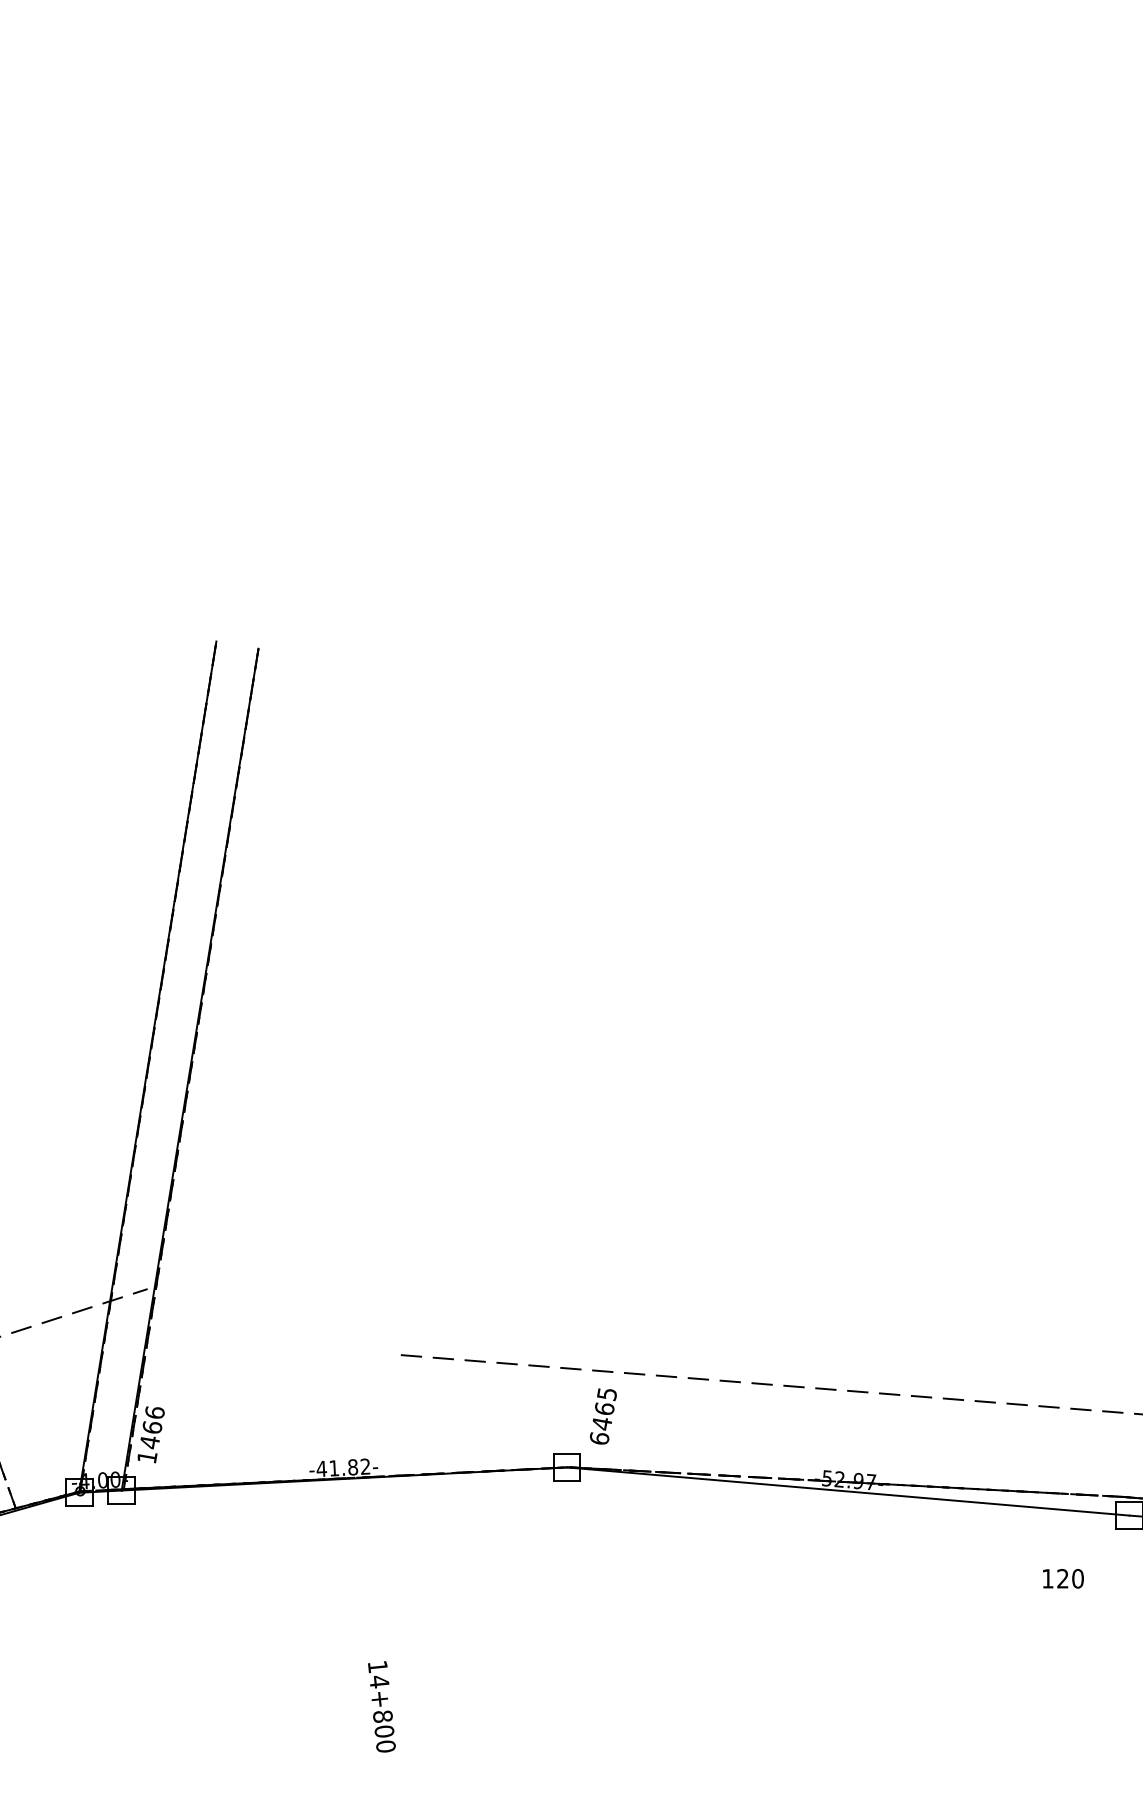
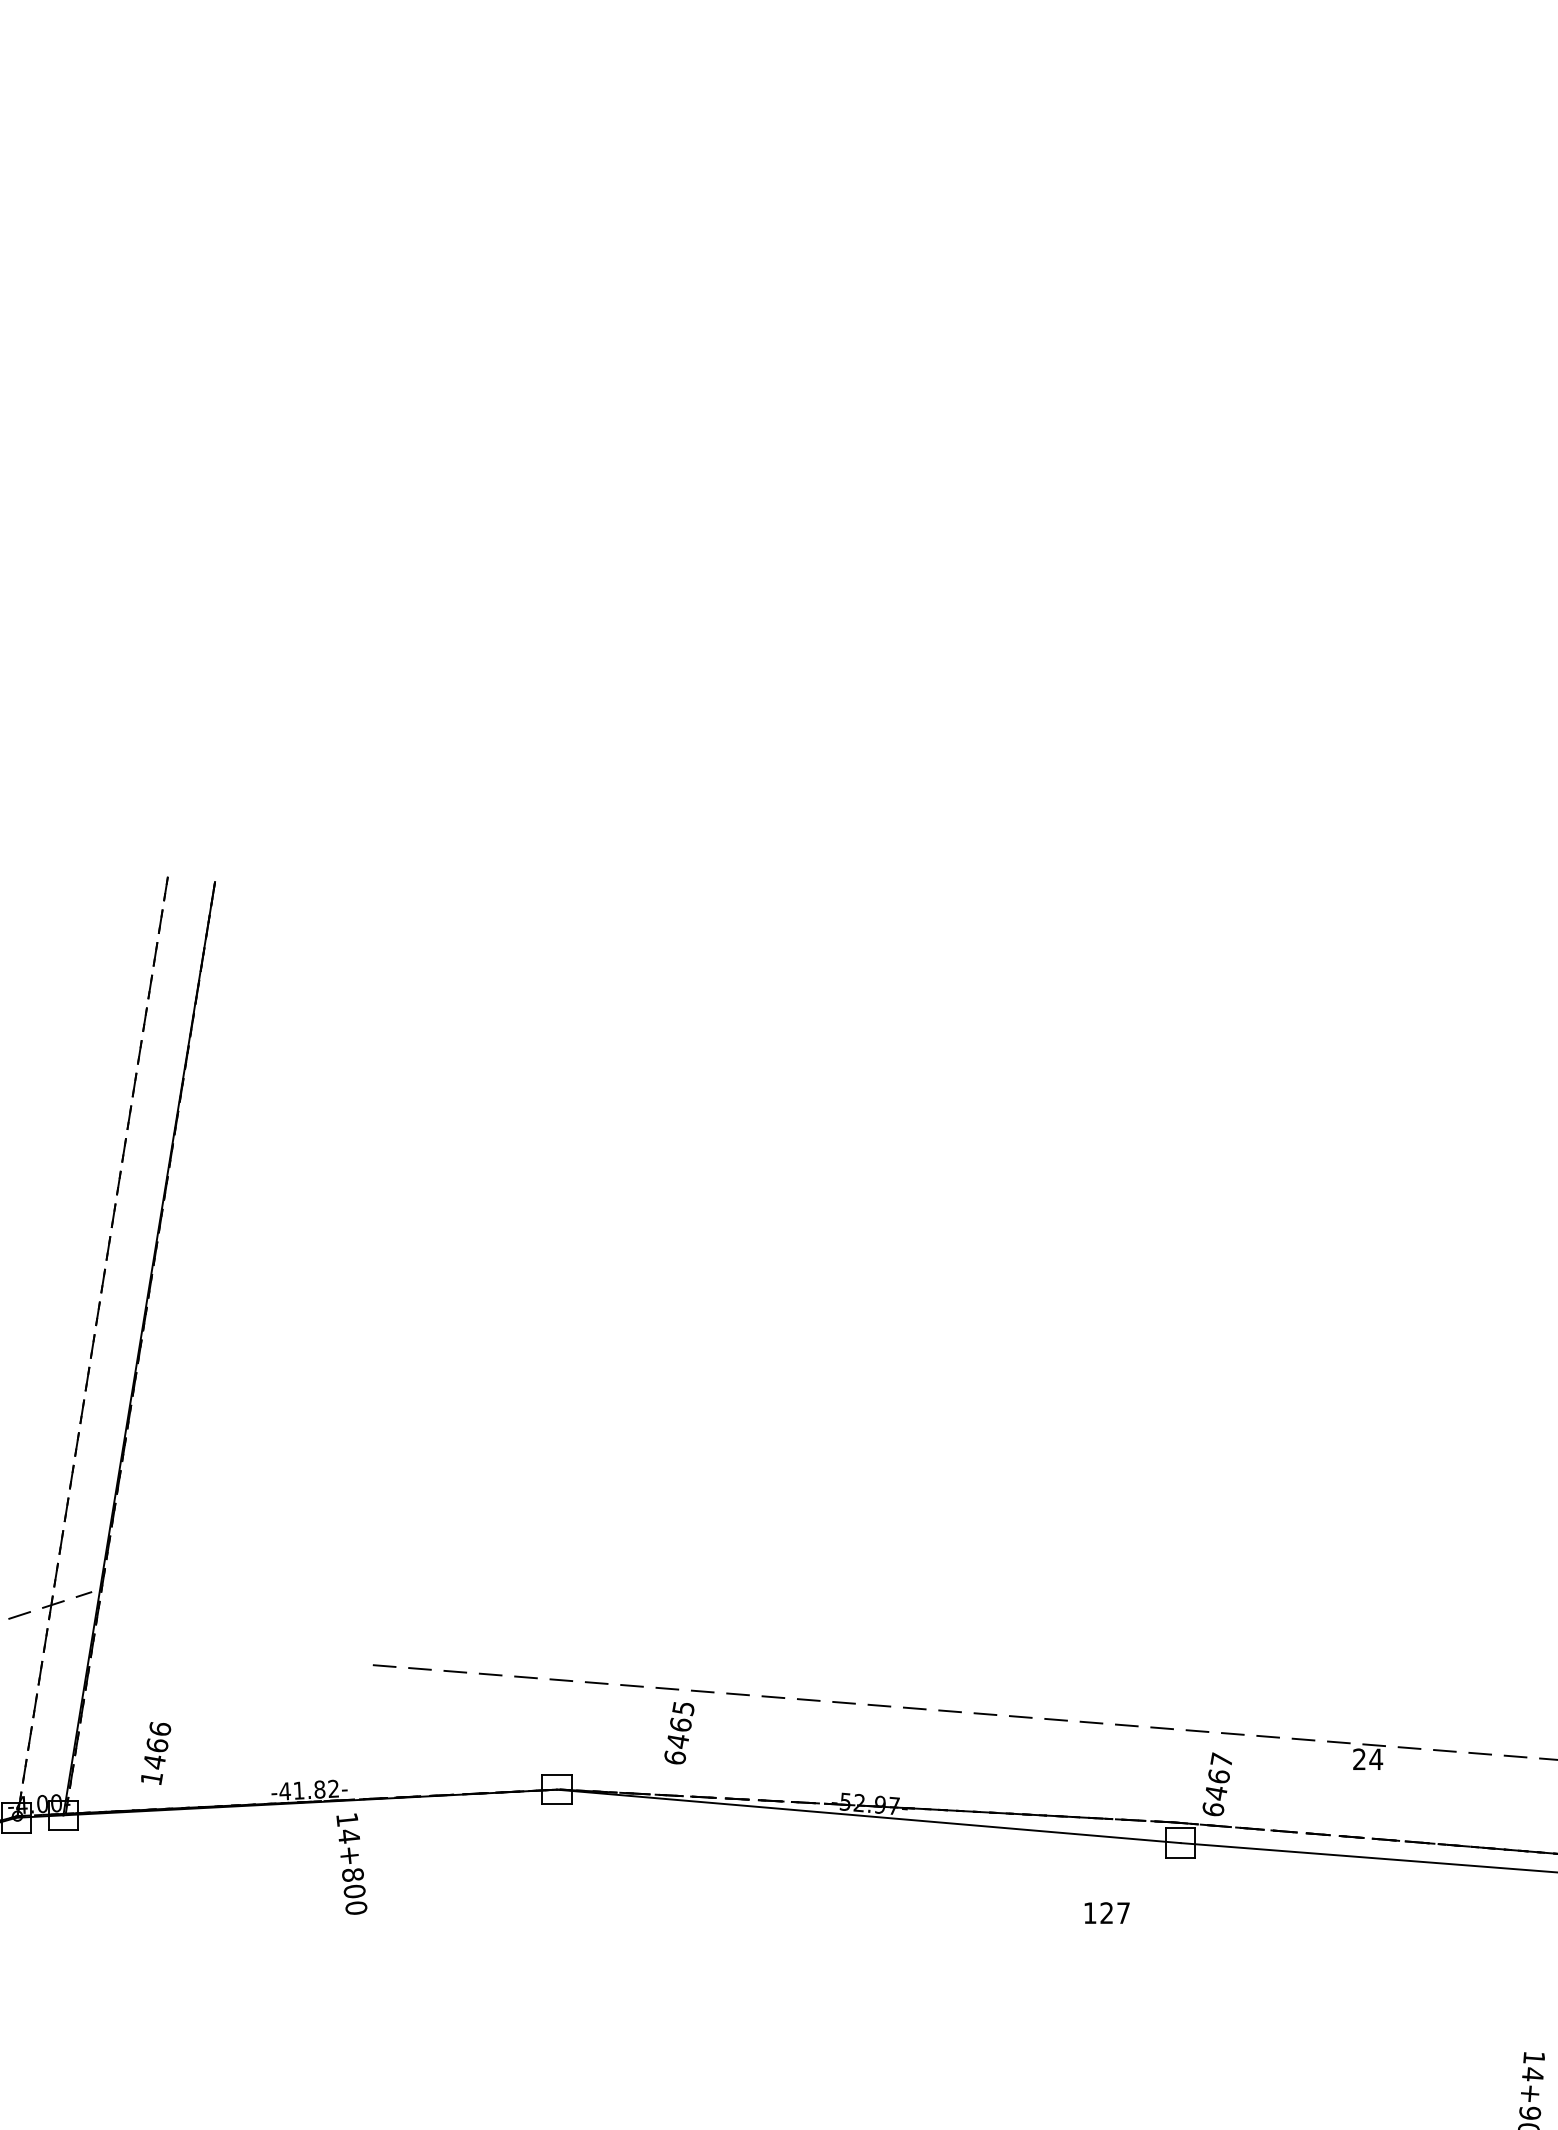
line: (147, 1066) -> (92, 1345), removed
text: (603, 1416) -> (679, 1733), moved
text: (151, 1434) -> (156, 1753), moved
text: (1077, 1579) -> (1123, 1913), 120 -> 127
text: (381, 1706) -> (351, 1863), moved

